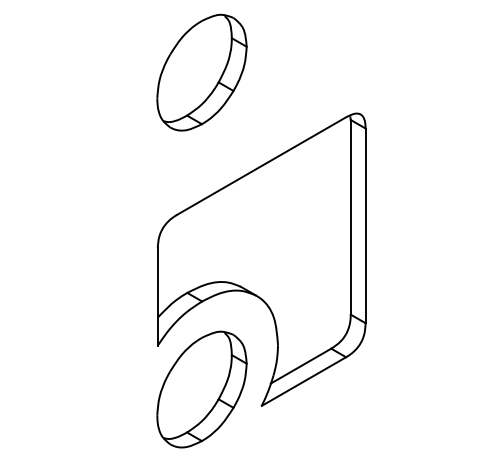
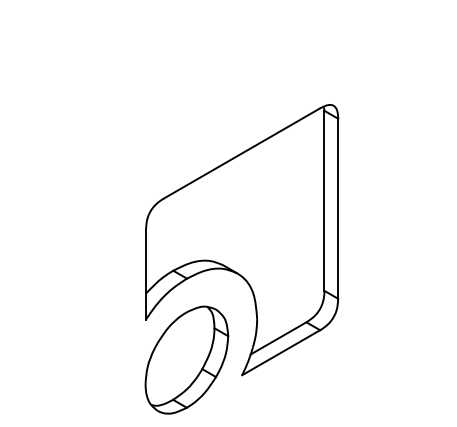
part: (201, 72) -> (186, 66), removed

